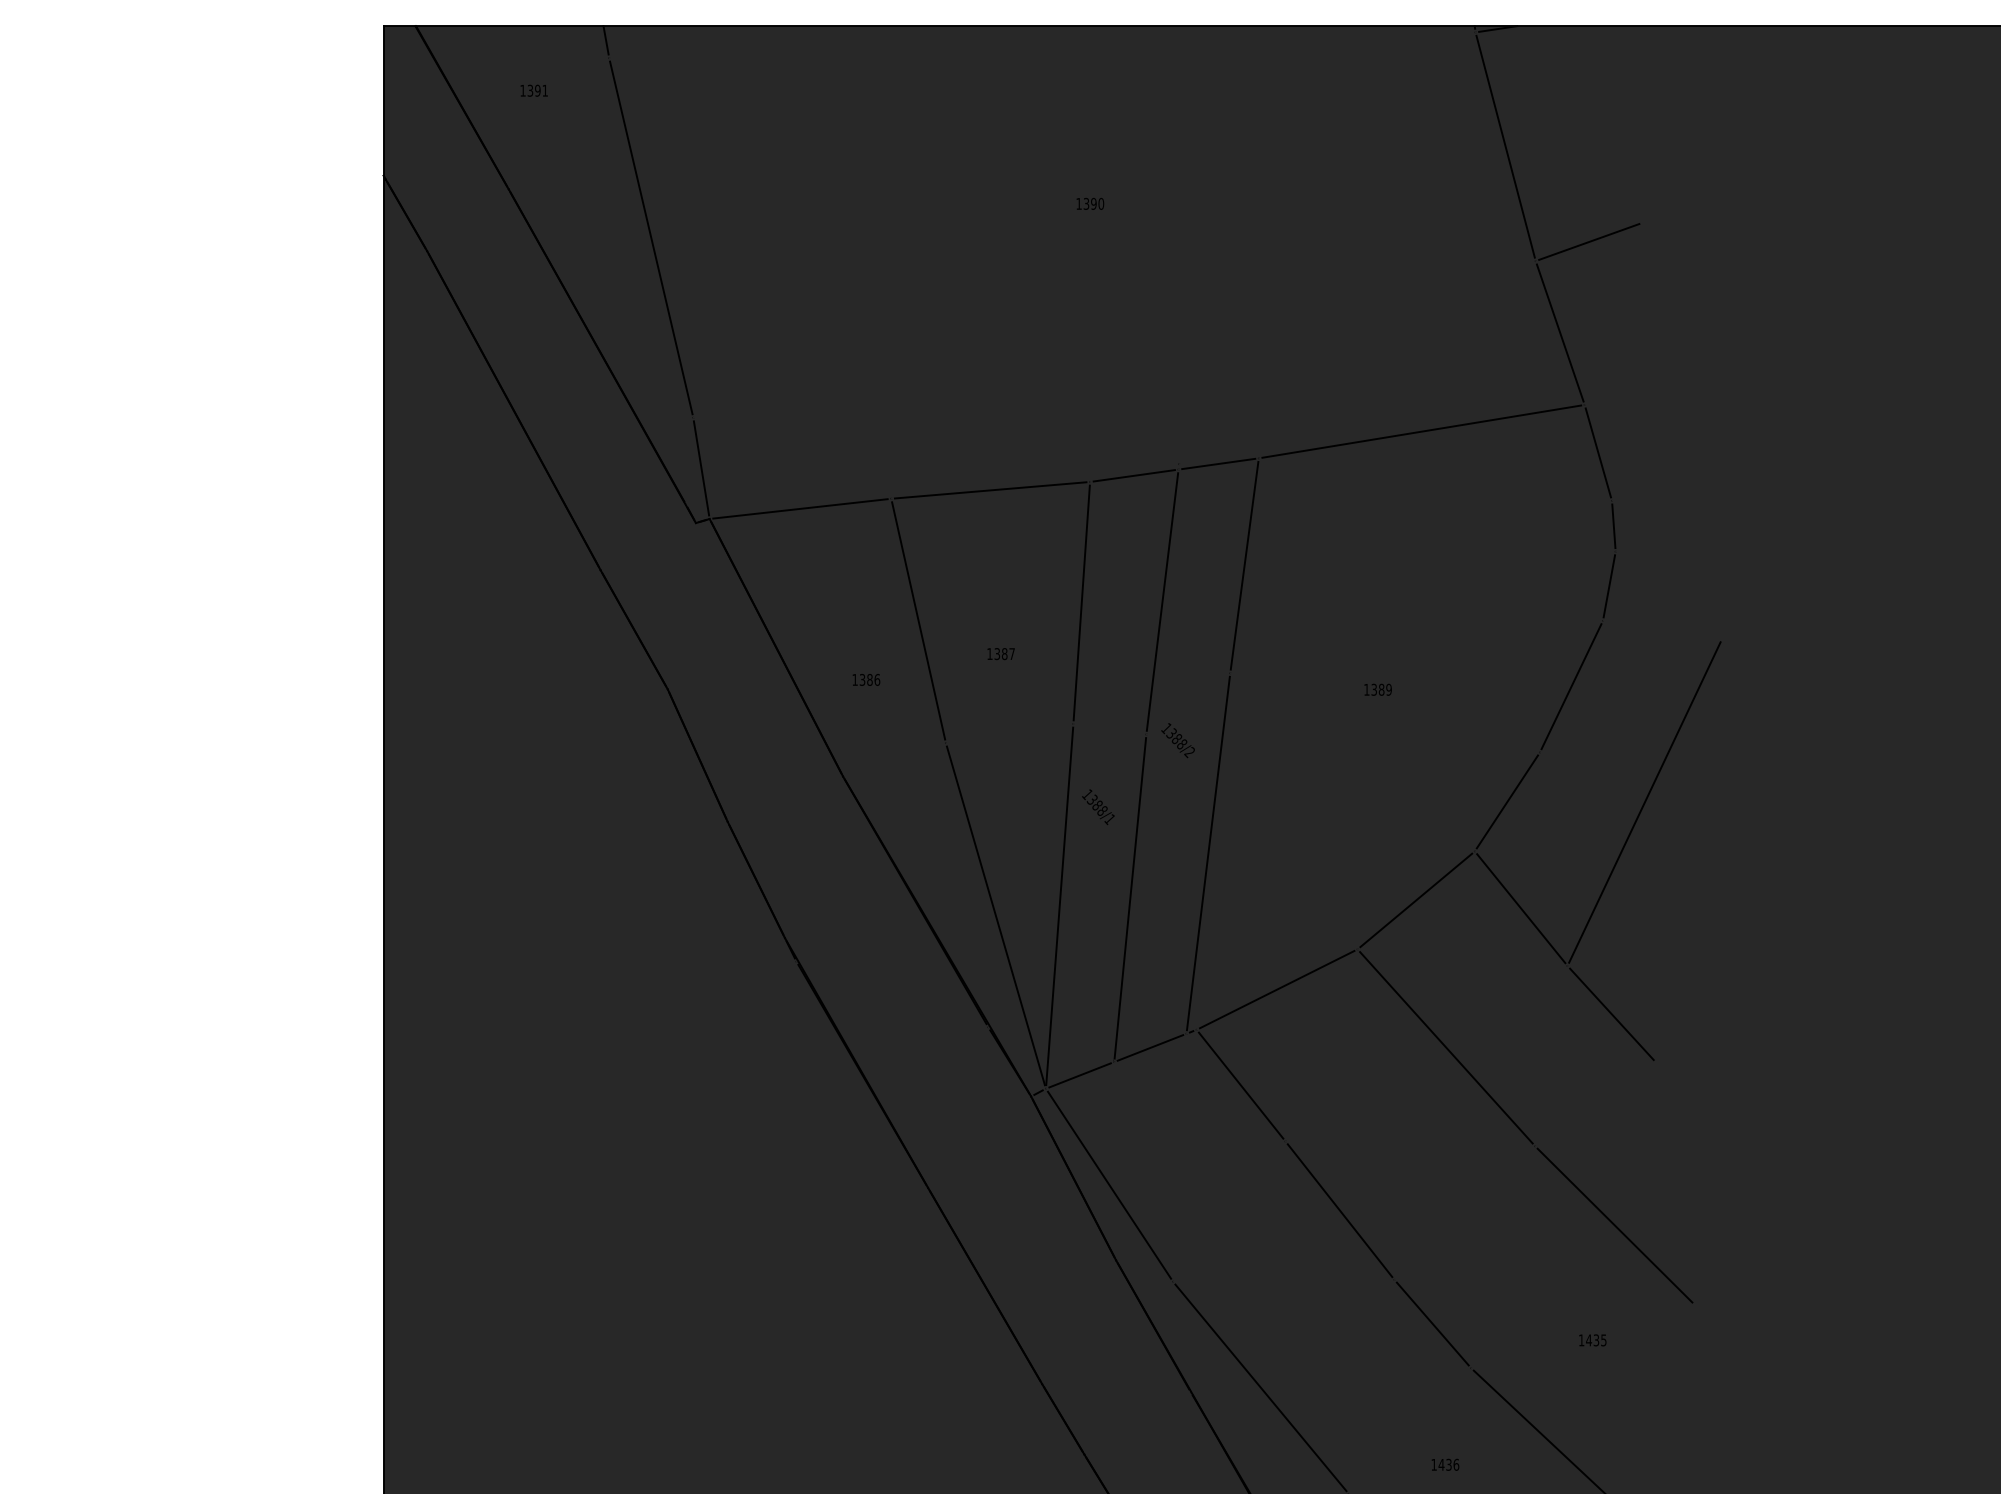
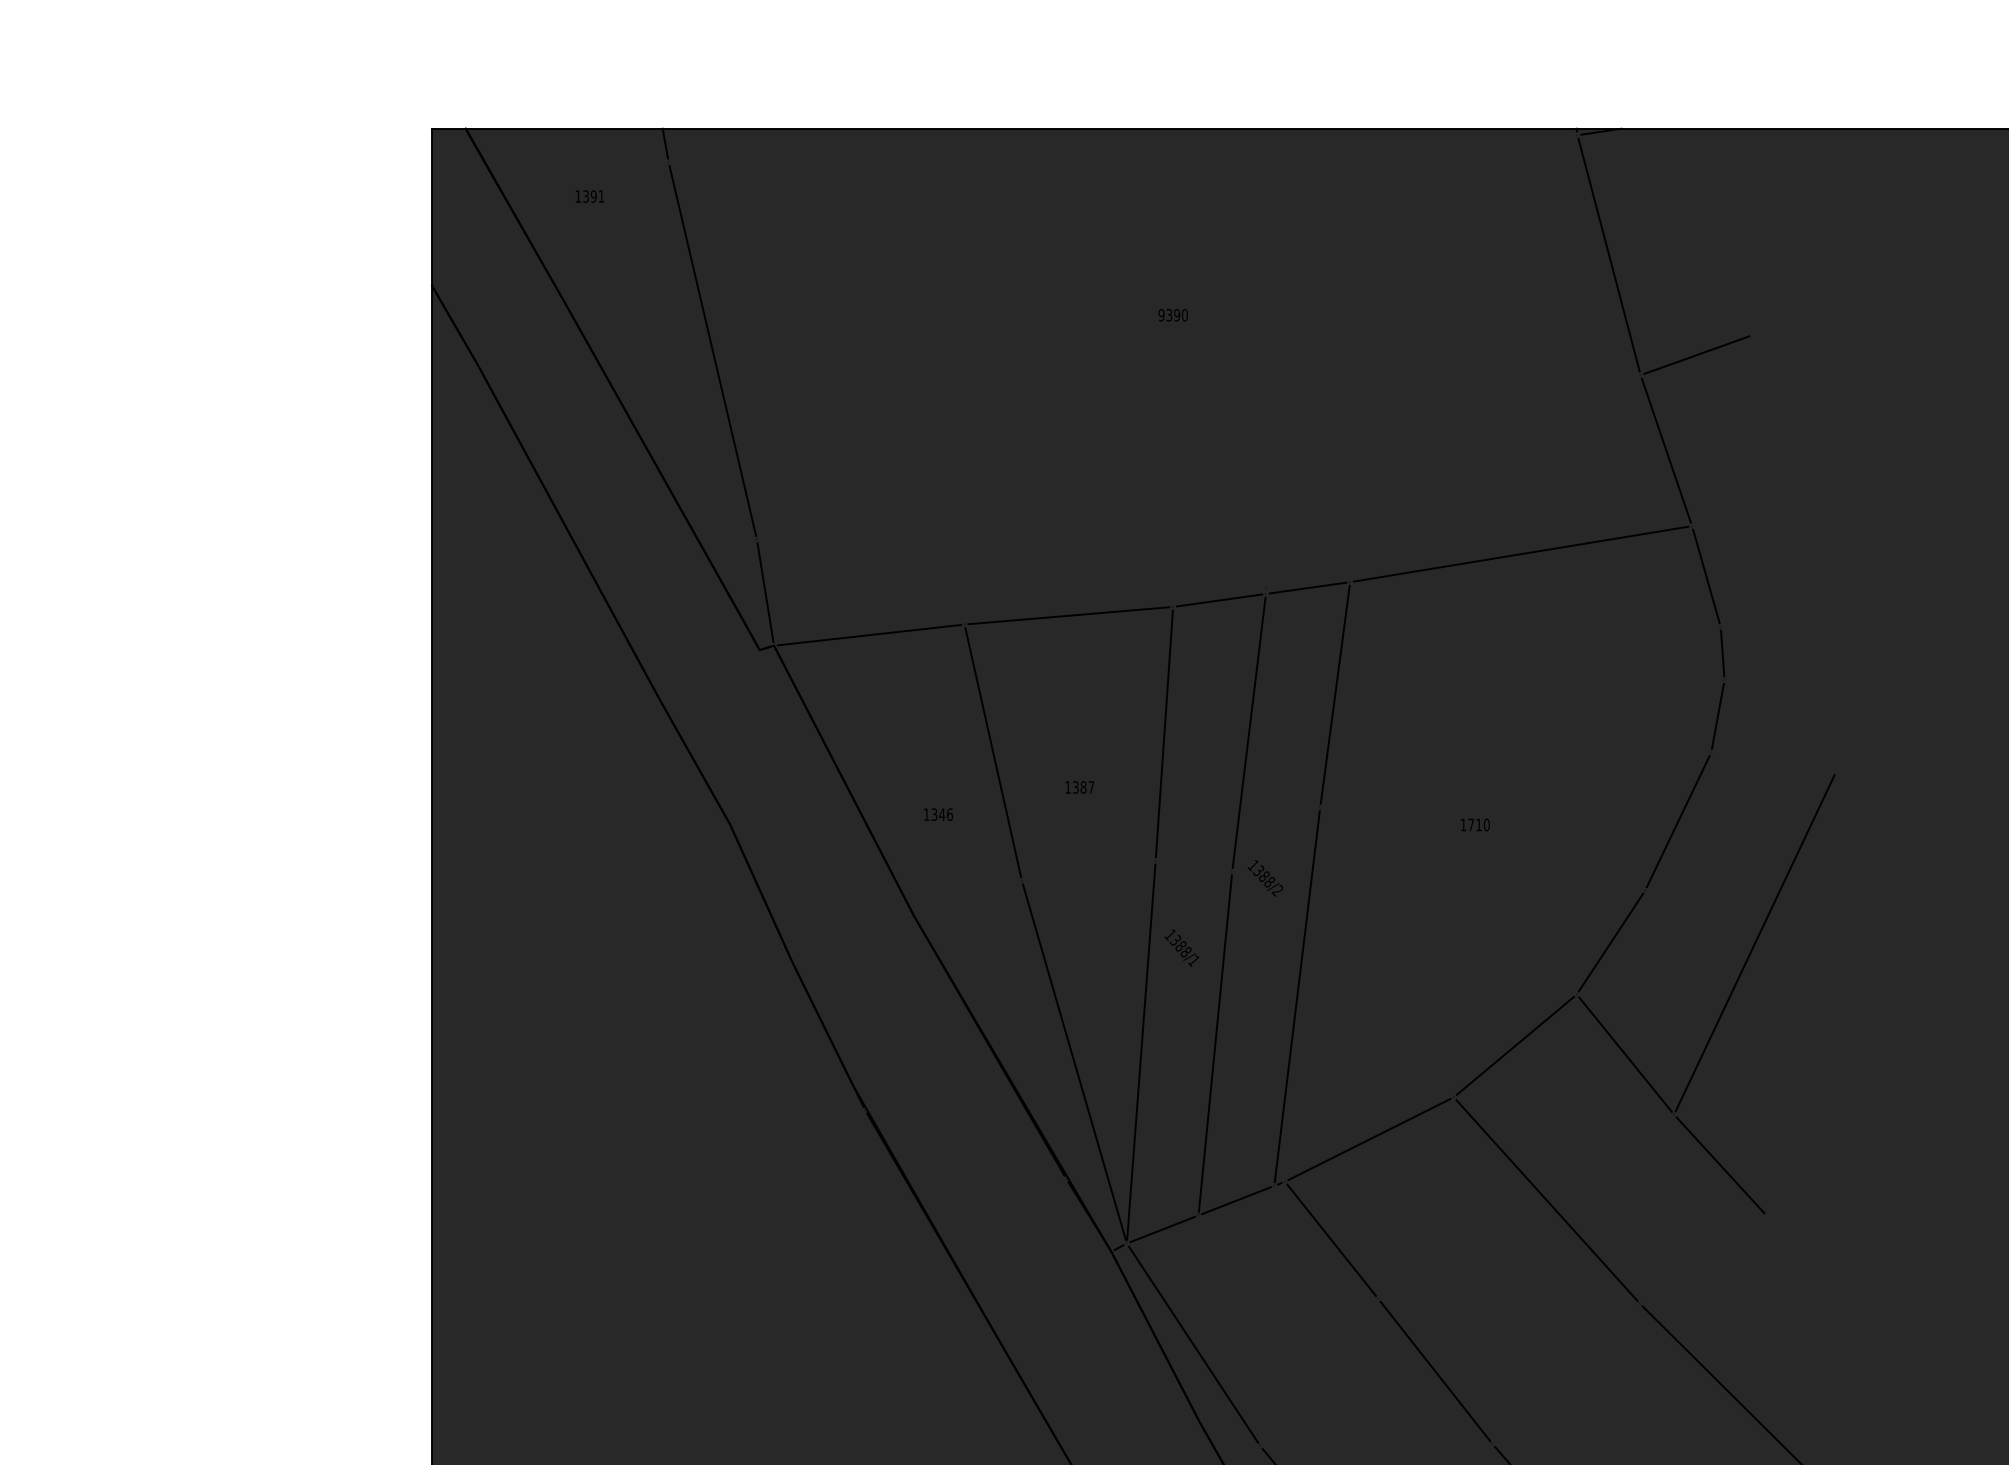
text: (1078, 204) -> (1161, 315), 1390 -> 9390
text: (869, 679) -> (941, 814), 1386 -> 1346
text: (1381, 689) -> (1478, 824), 1389 -> 1710

